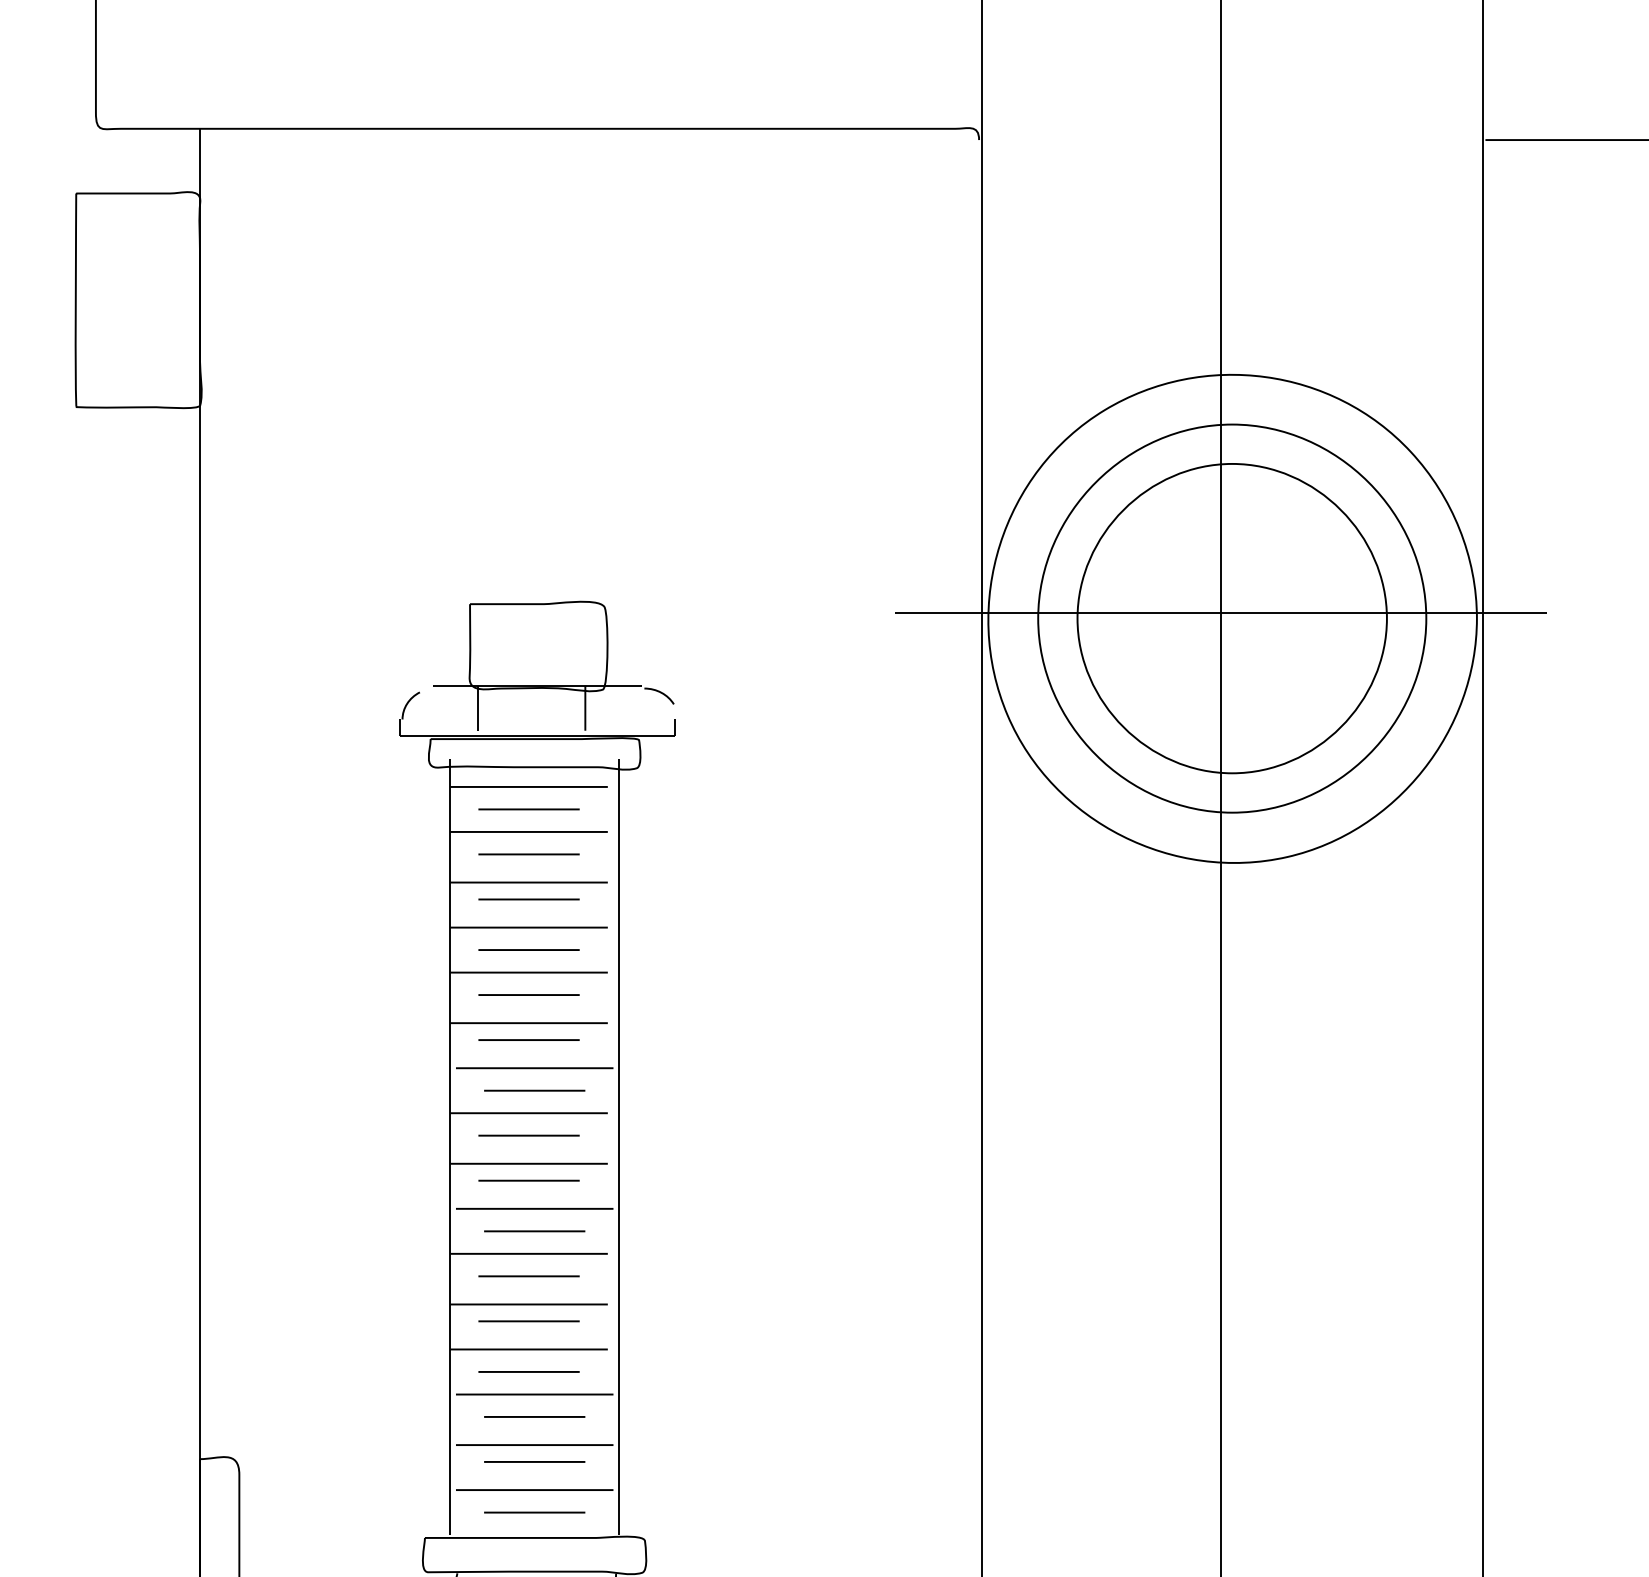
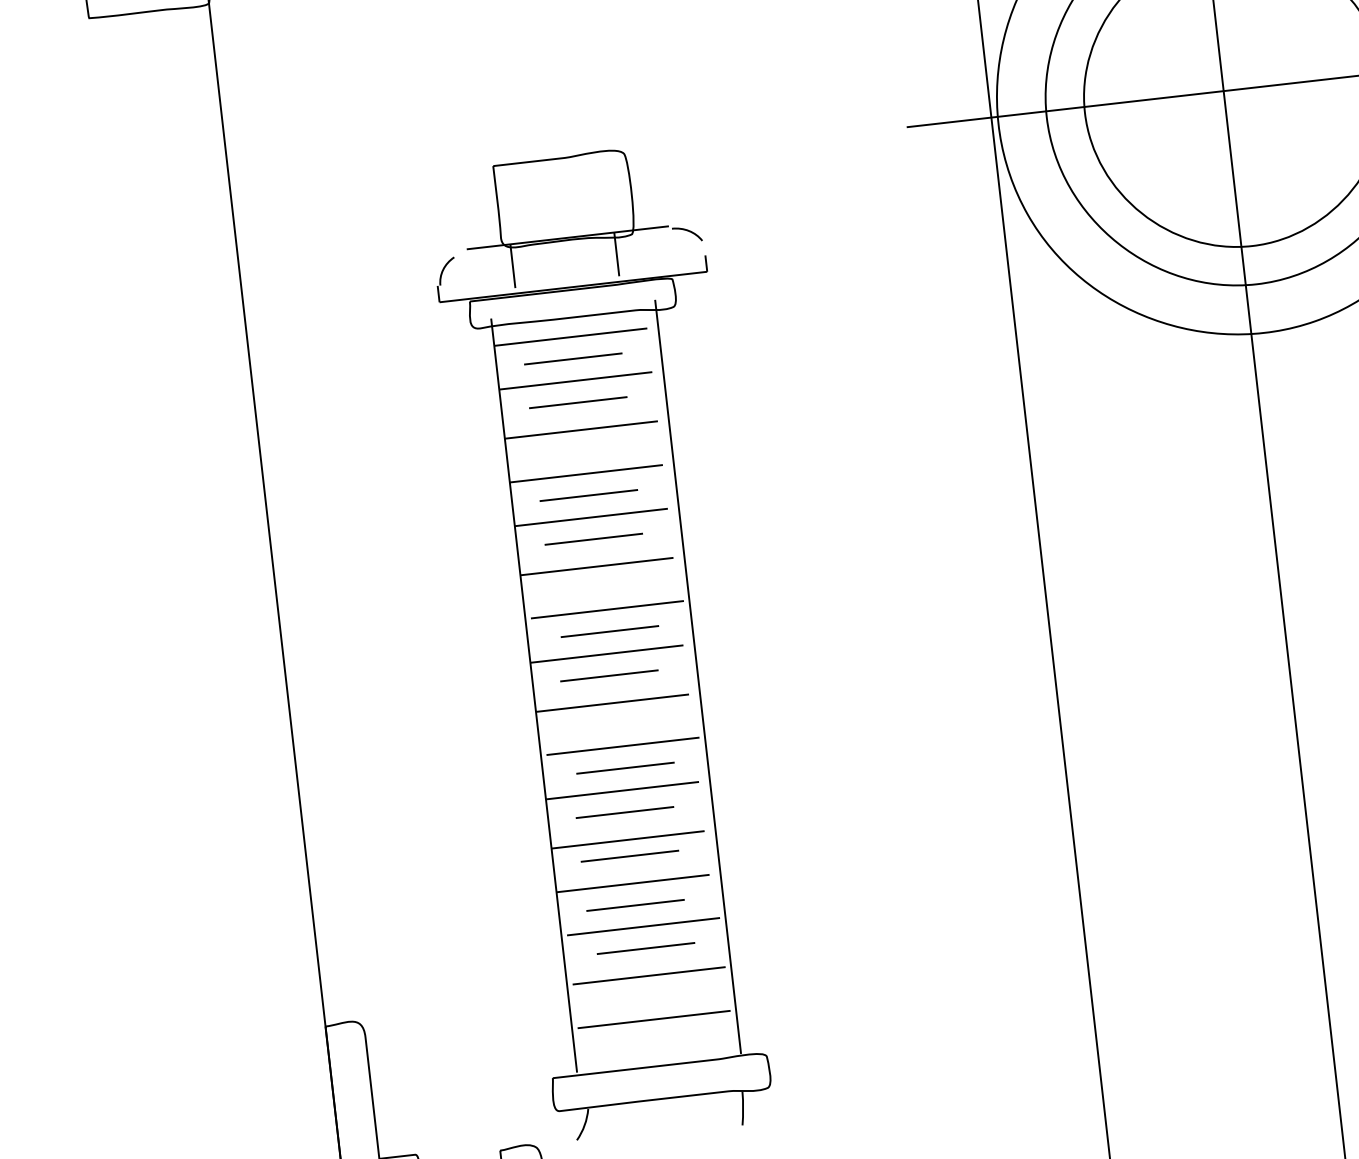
line: (528, 899) -> (582, 446), removed
line: (528, 1039) -> (598, 582), removed
line: (528, 1180) -> (613, 719), removed
line: (534, 1461) -> (650, 991), removed
line: (534, 1512) -> (656, 1041), removed

